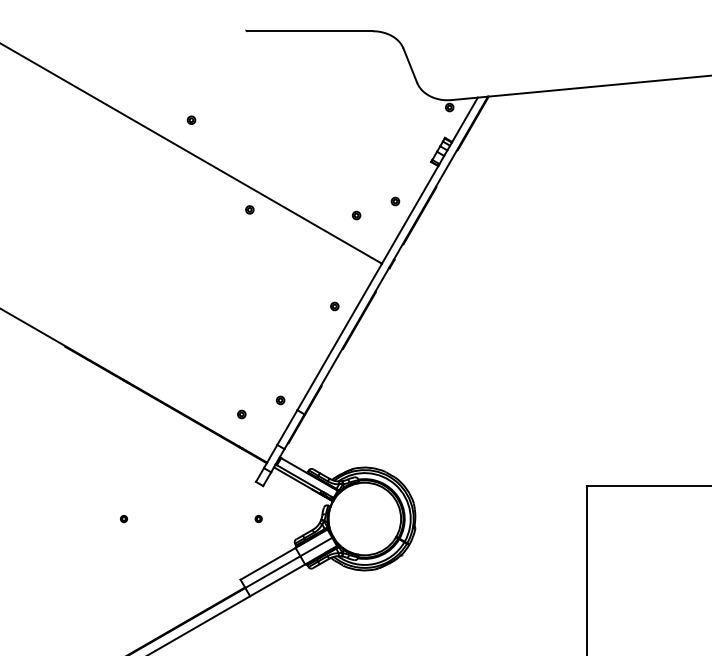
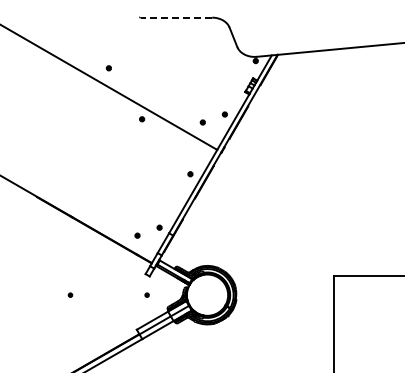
line: (310, 30) -> (176, 17), solid -> dashed

